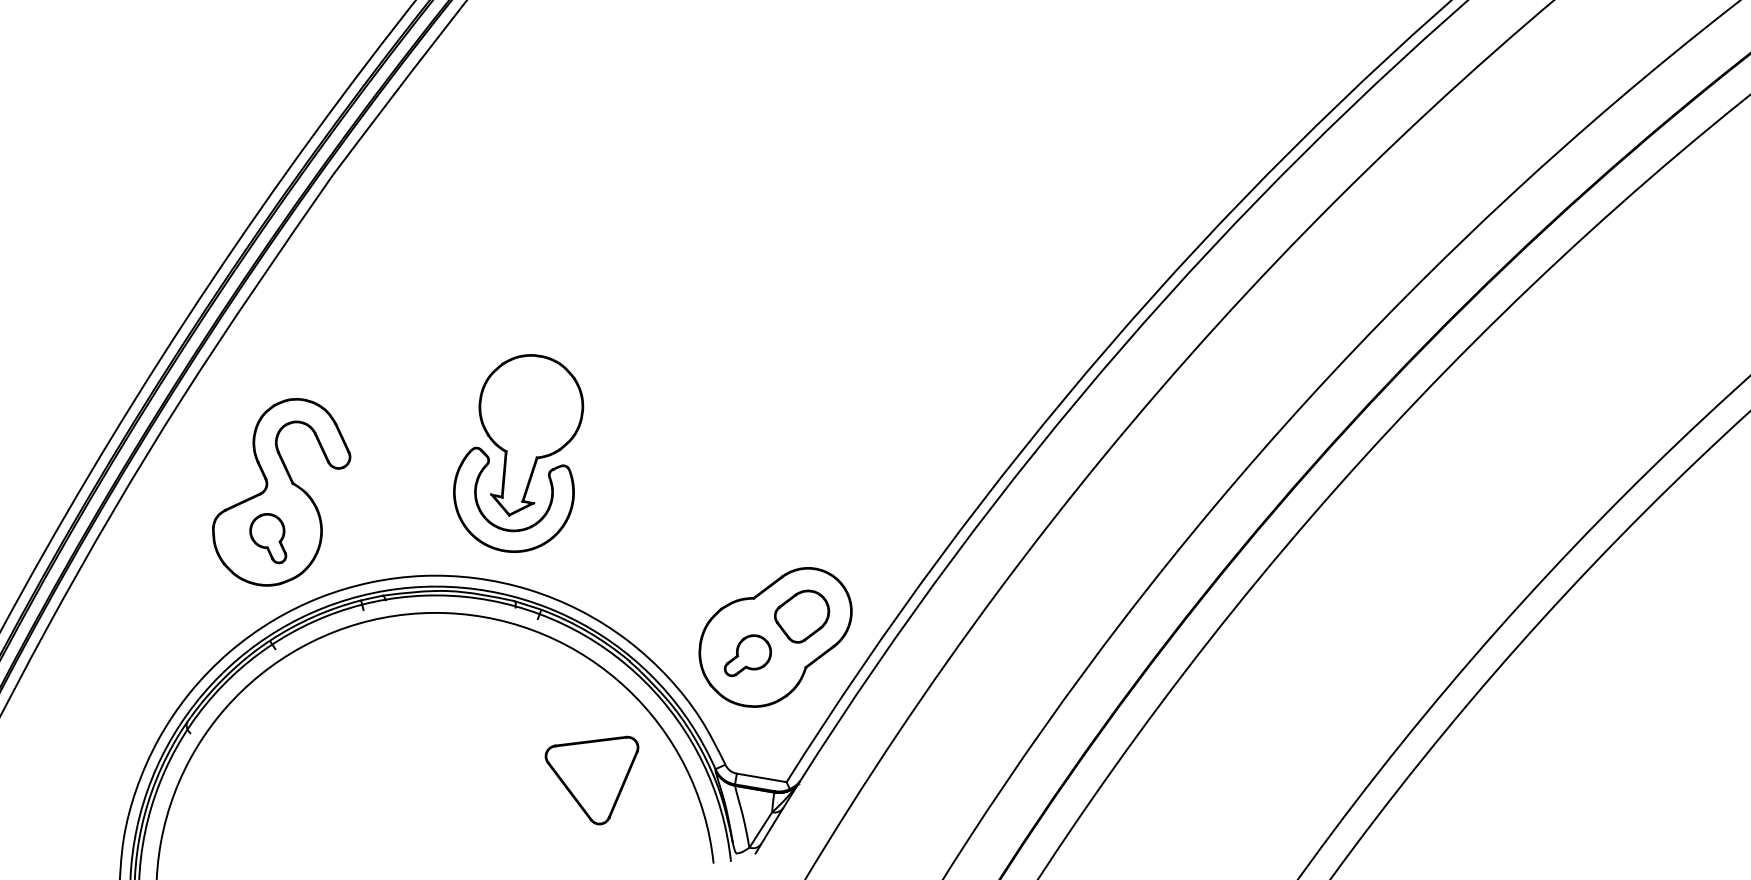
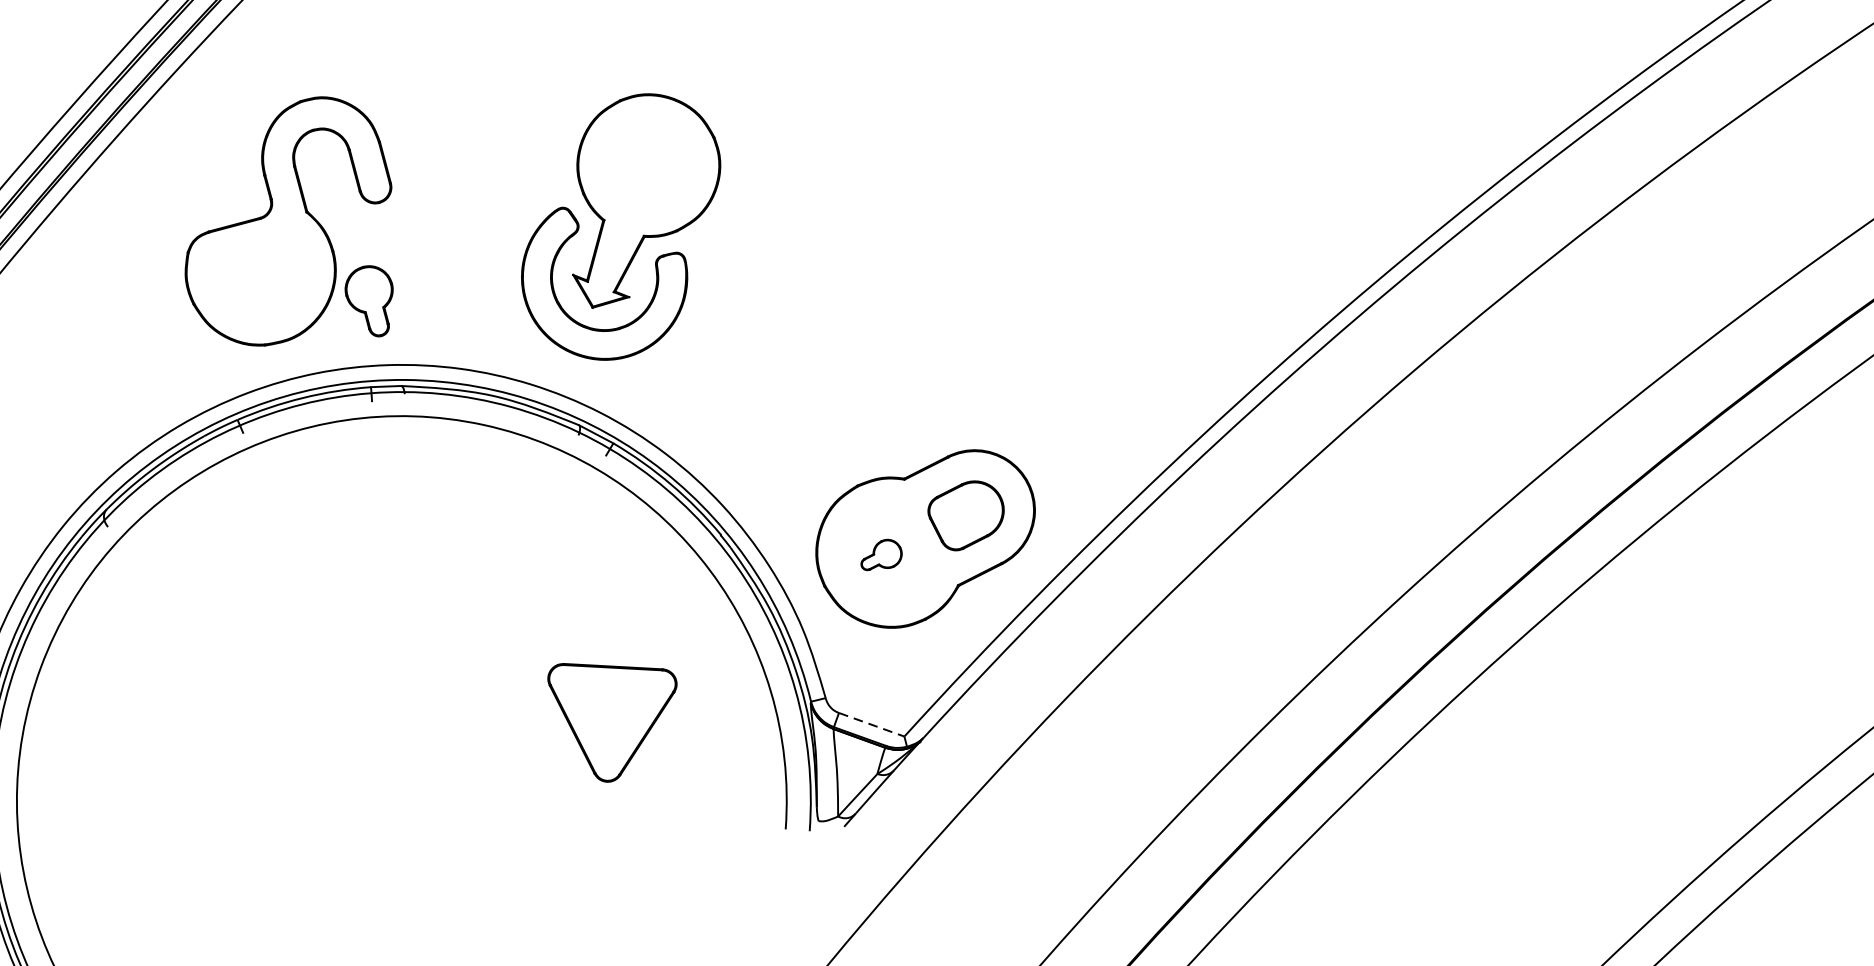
part: (268, 538) -> (368, 300), moved
part: (747, 655) -> (881, 555), size x0.6
line: (762, 777) -> (872, 724), solid -> dashed
part: (591, 780) -> (604, 720), moved

